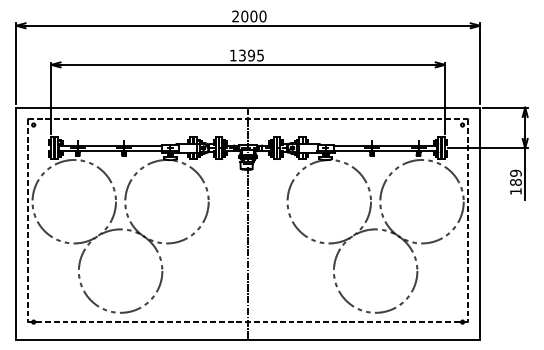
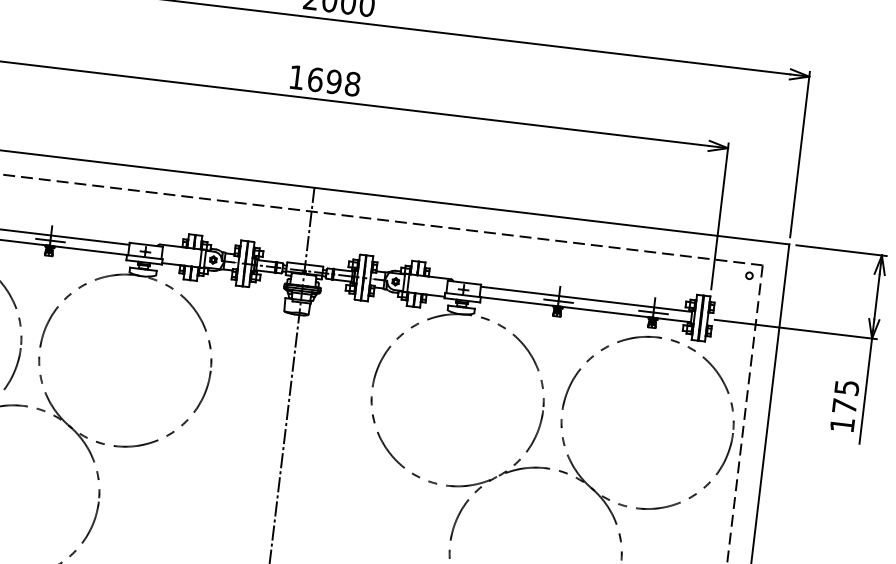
text: (251, 55) -> (334, 81), 1395 -> 1698
text: (515, 177) -> (845, 396), 189 -> 175

